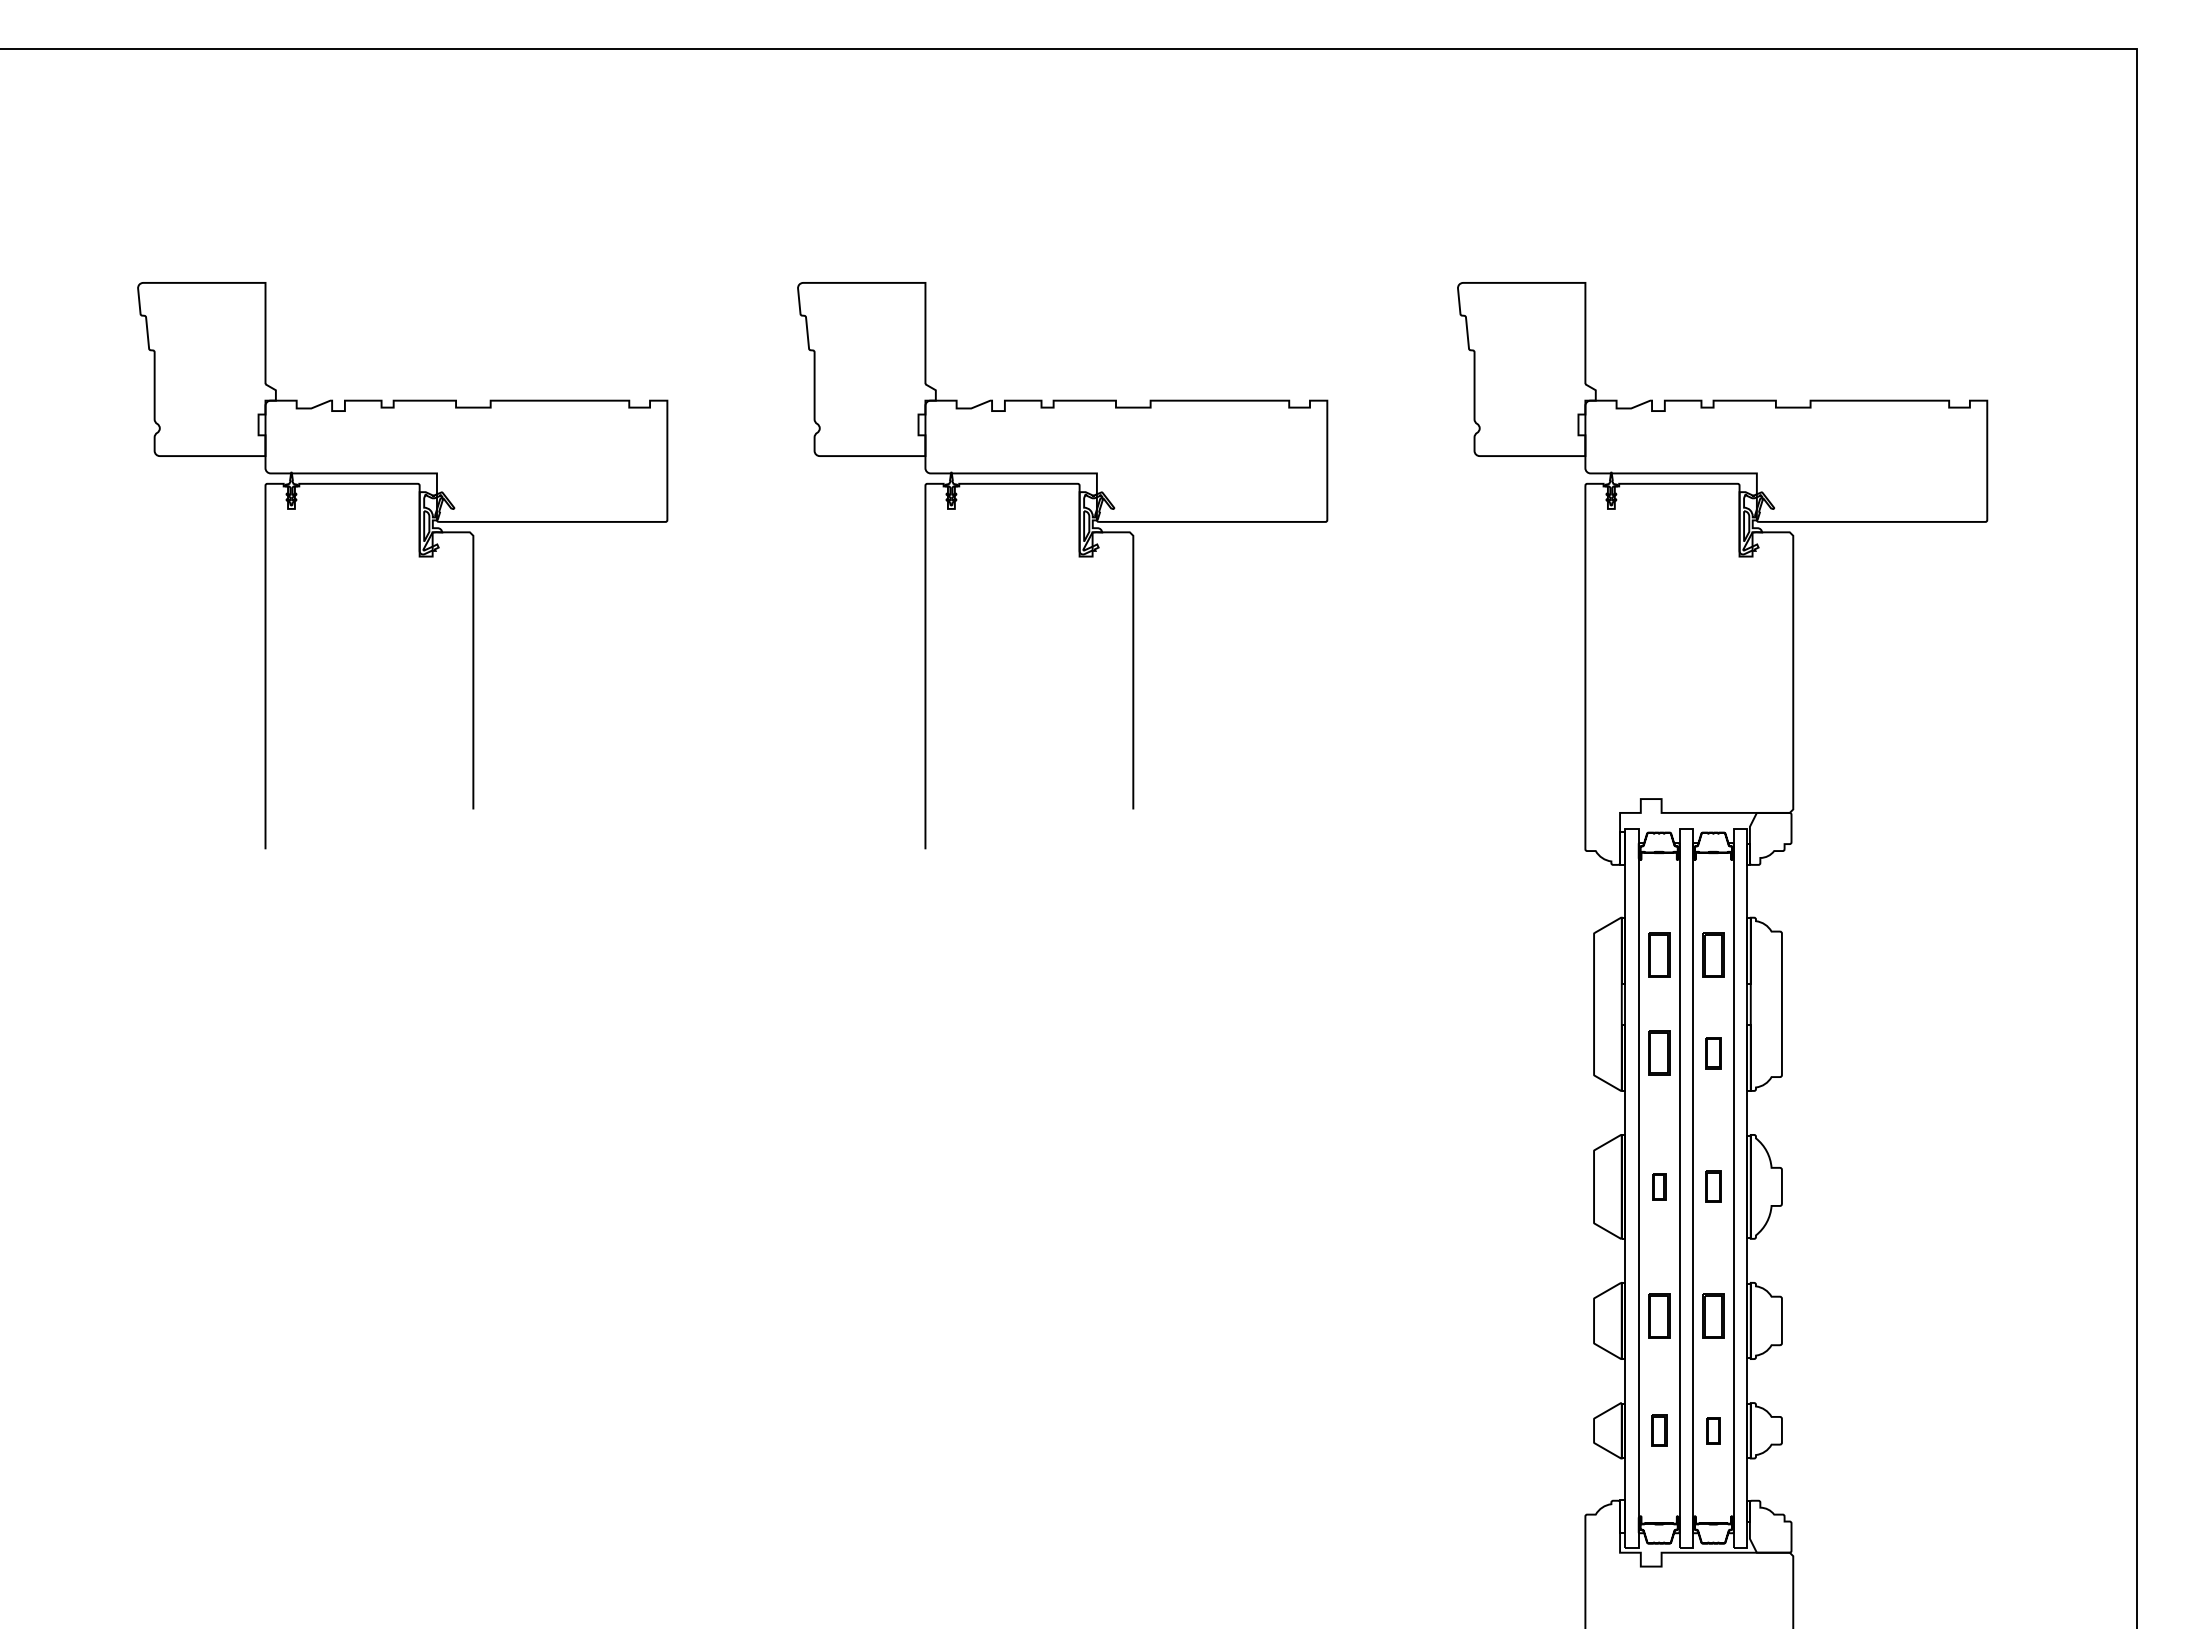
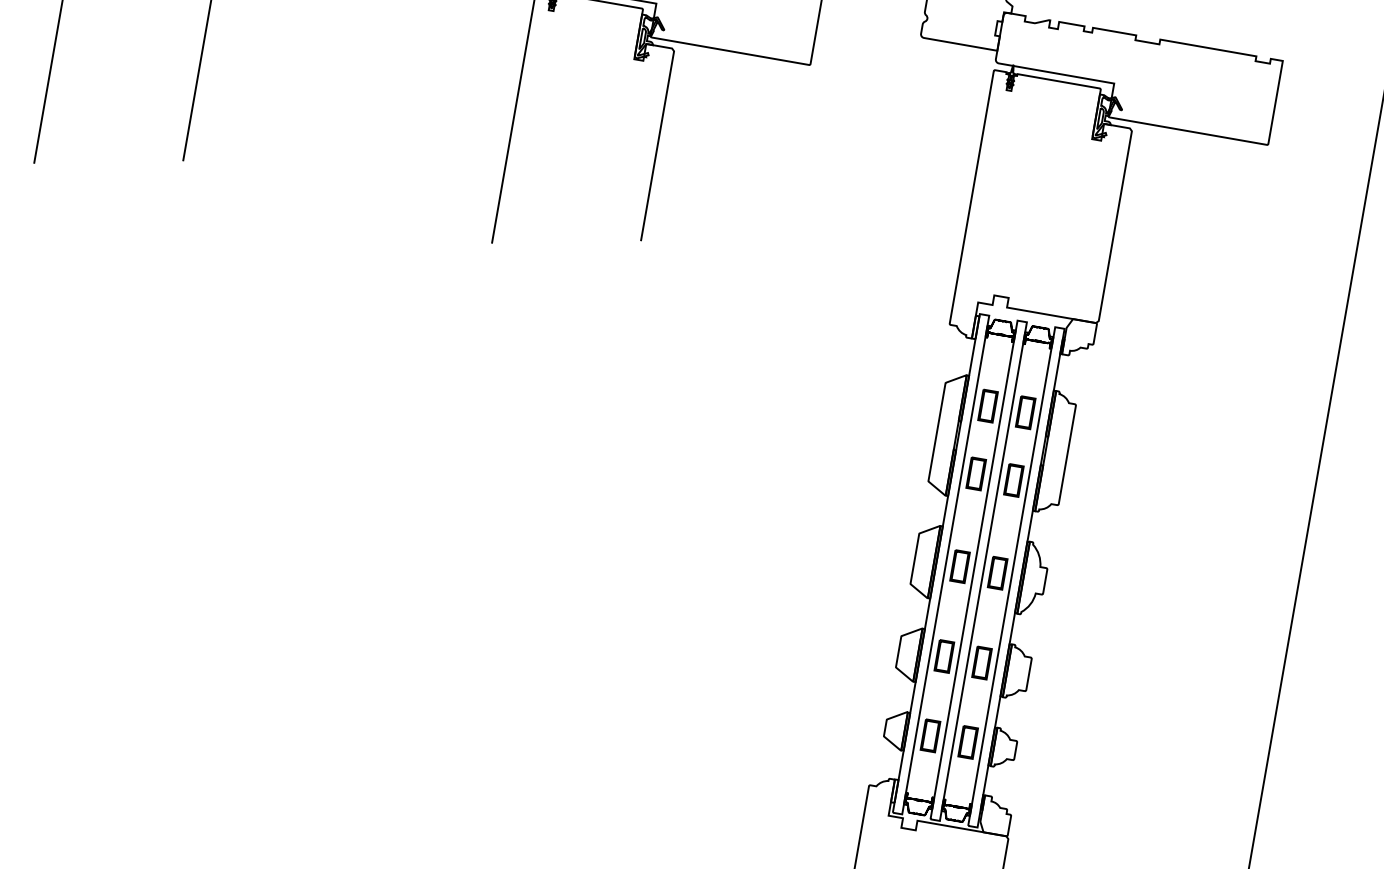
part: (1713, 1052) -> (1014, 480), size x1.43
part: (1659, 1186) -> (960, 566), size x1.67
part: (1713, 1186) -> (997, 572), size x1.43
part: (1659, 1430) -> (930, 735), size x1.43
part: (1713, 1430) -> (968, 742), size x1.67

